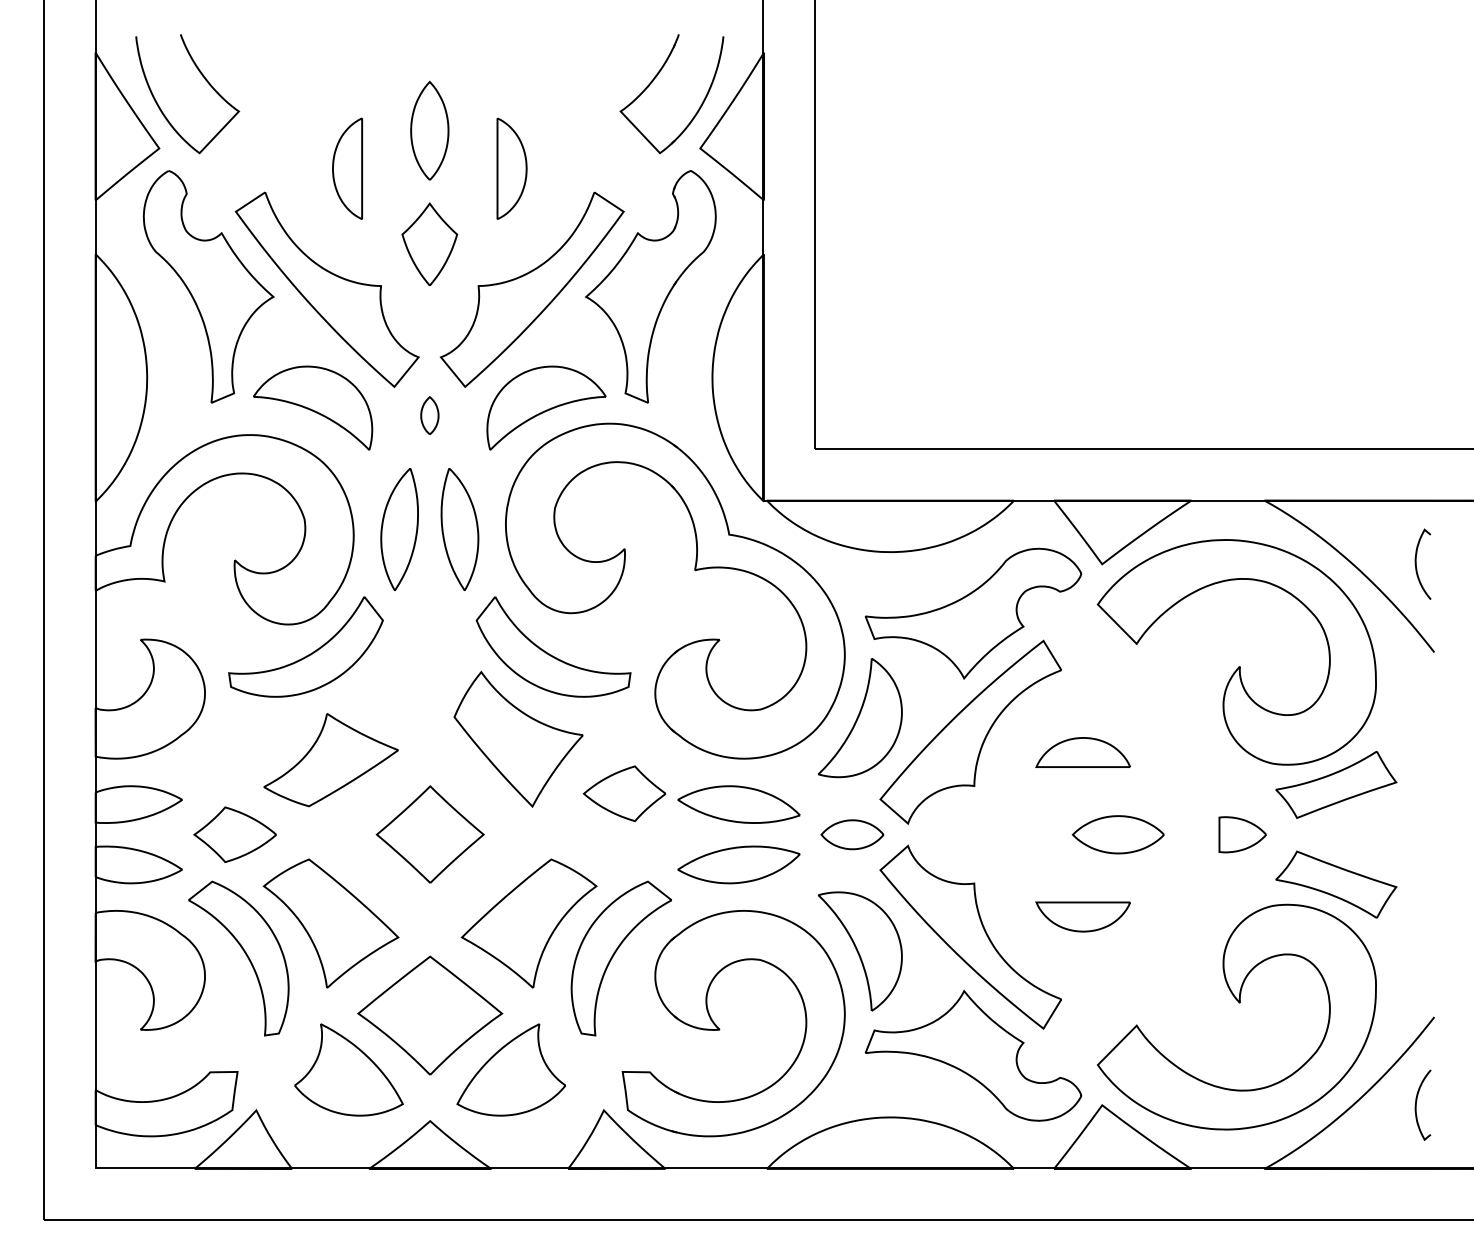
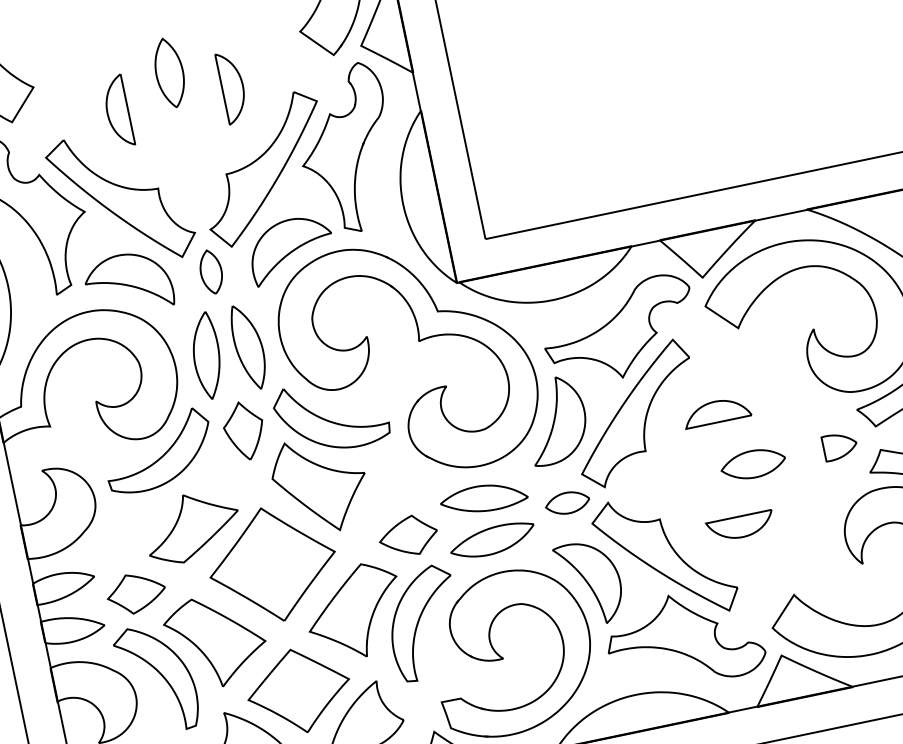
part: (429, 243) -> (244, 430), moved
part: (429, 415) -> (211, 271), size x1.67
part: (624, 793) -> (408, 536), moved
part: (430, 834) -> (272, 564), size x1.67

